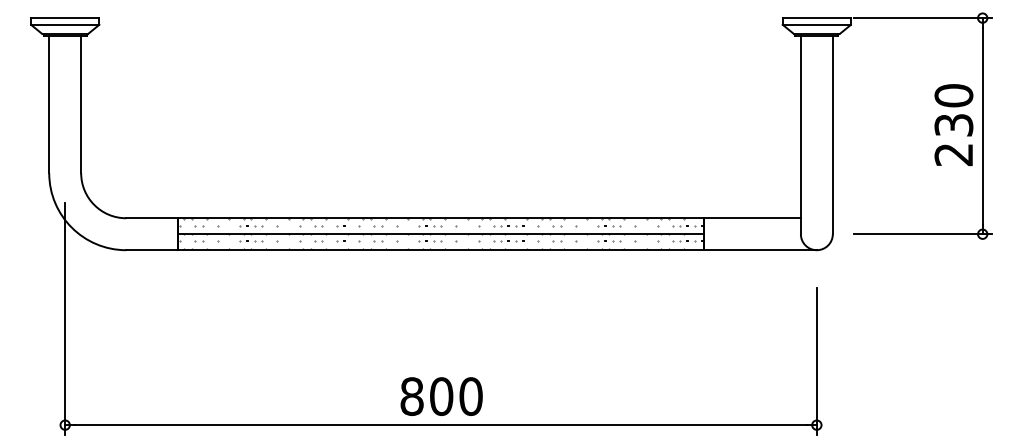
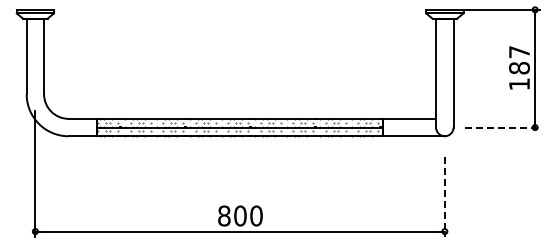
text: (953, 123) -> (519, 67), 230 -> 187
line: (924, 234) -> (503, 127), solid -> dashed
line: (816, 360) -> (444, 196), solid -> dashed

